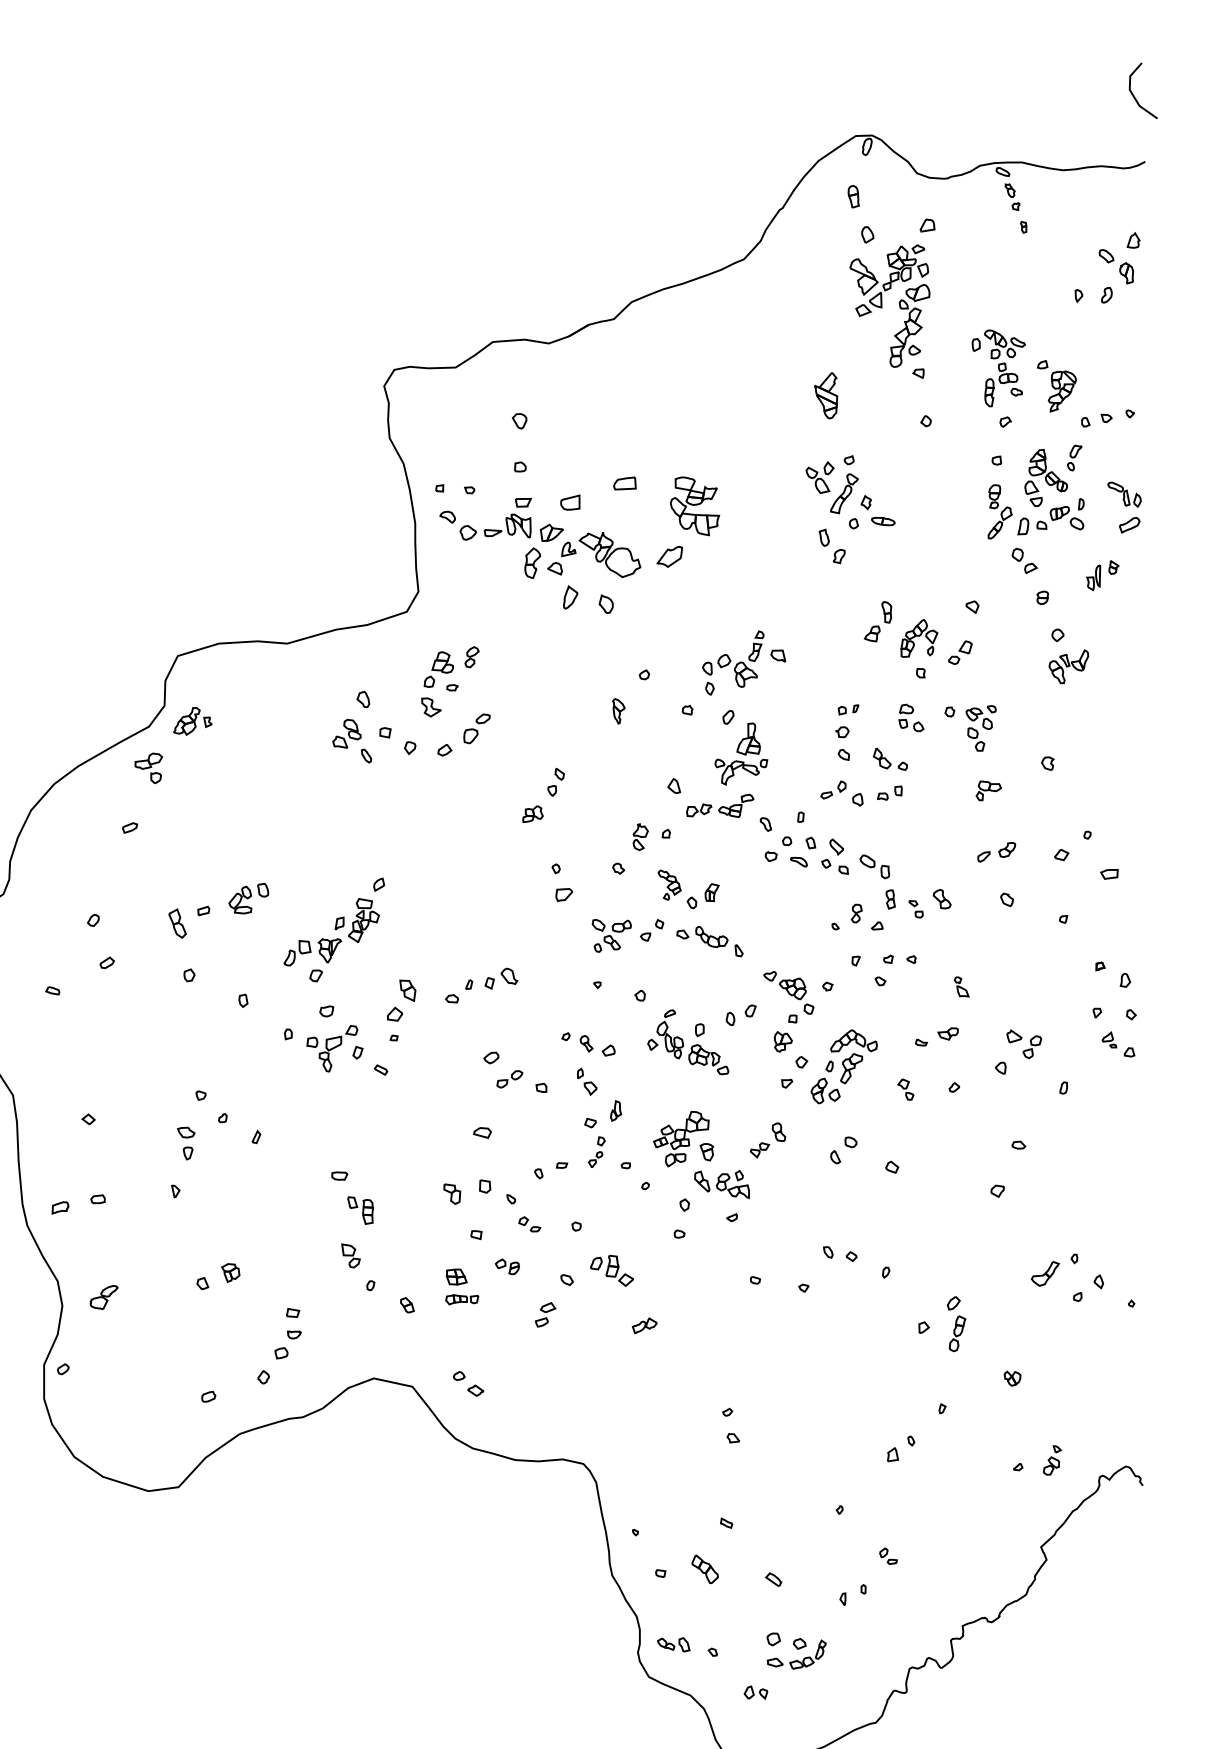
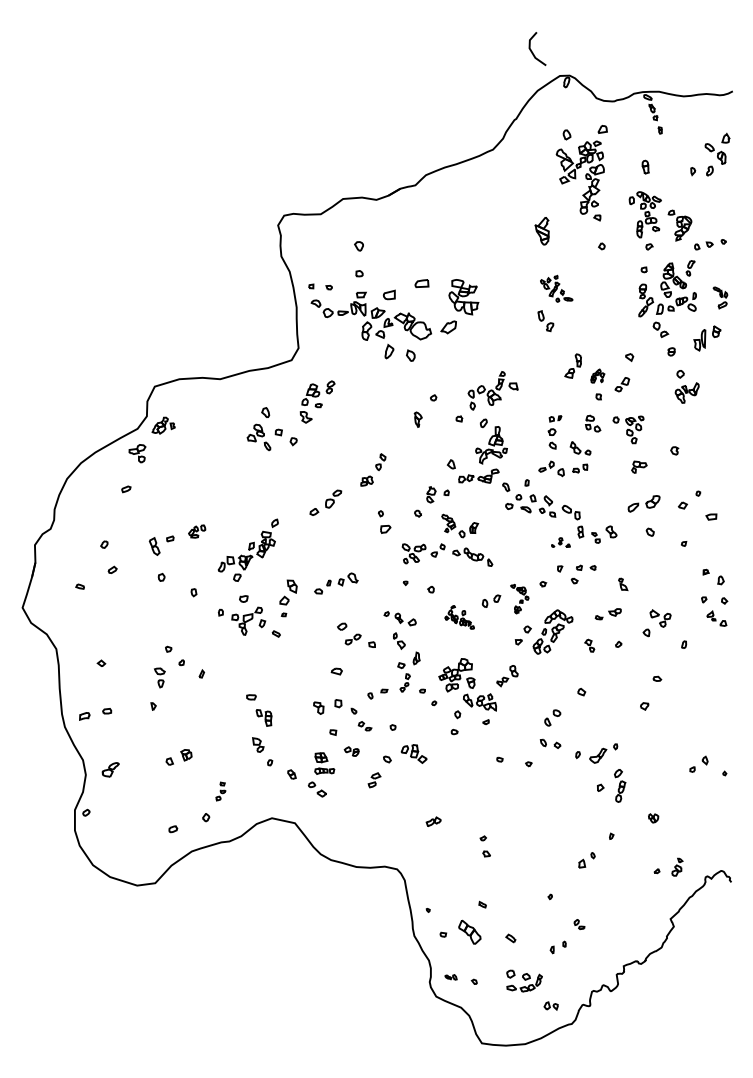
line: (1136, 96) -> (533, 52), moved
part: (853, 195) -> (645, 166), moved
part: (850, 491) -> (556, 288), size x0.6
part: (1124, 506) -> (720, 297), size x0.7
part: (1102, 575) -> (707, 338), size x1.4
part: (918, 637) -> (597, 375), size x0.6
part: (463, 734) -> (325, 502), moved
part: (995, 851) -> (643, 503), size x1.4
part: (247, 898) -> (196, 531), size x0.7
part: (856, 916) -> (560, 542), size x0.6
part: (788, 1010) -> (519, 598), size x0.6
part: (687, 1042) -> (459, 617), size x0.6
part: (843, 1149) -> (552, 717), moved
part: (1054, 1270) -> (603, 753), moved
part: (644, 1325) -> (433, 821), moved
part: (287, 1333) -> (220, 791), size x0.6
part: (466, 1383) -> (316, 789), moved
part: (704, 1569) -> (469, 932), size x1.4
part: (672, 1644) -> (450, 977), size x0.6
part: (754, 1691) -> (550, 1005), moved

